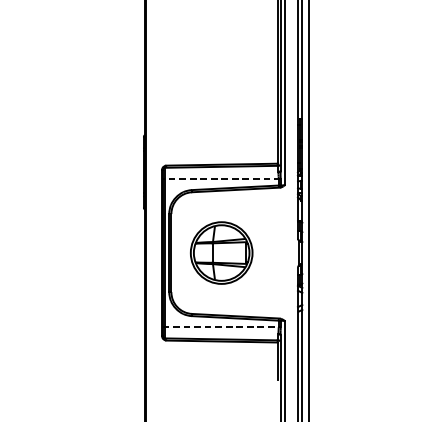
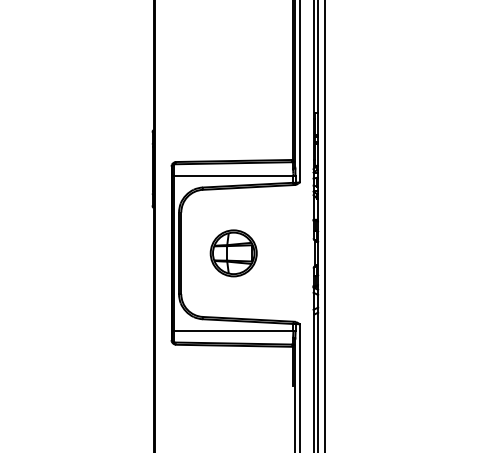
line: (221, 178) -> (233, 175), dashed -> solid
part: (221, 253) -> (233, 253), size x0.71
line: (221, 326) -> (233, 330), dashed -> solid

